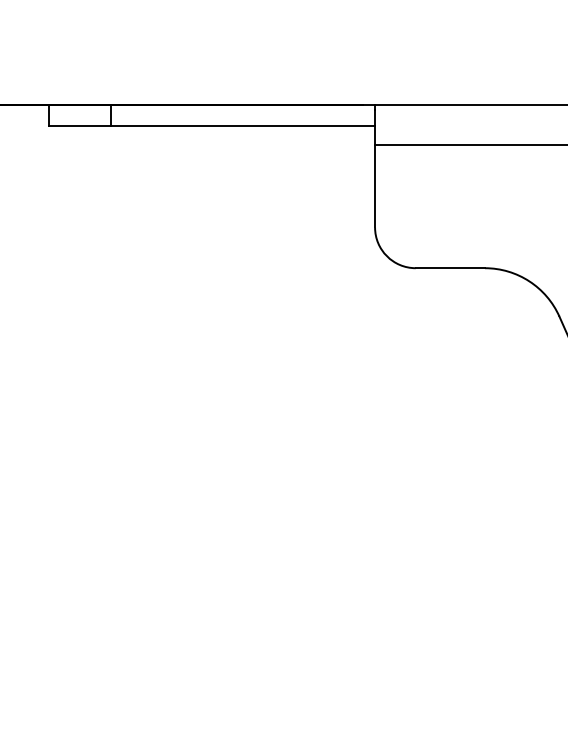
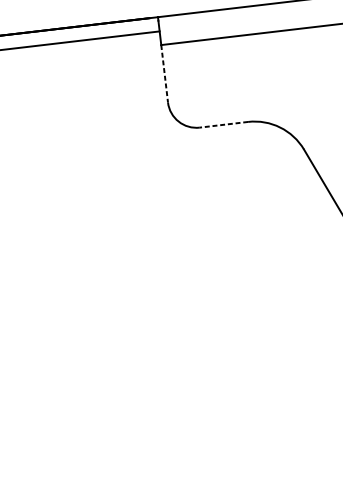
line: (375, 186) -> (164, 73), solid -> dashed
line: (450, 268) -> (224, 124), solid -> dashed

